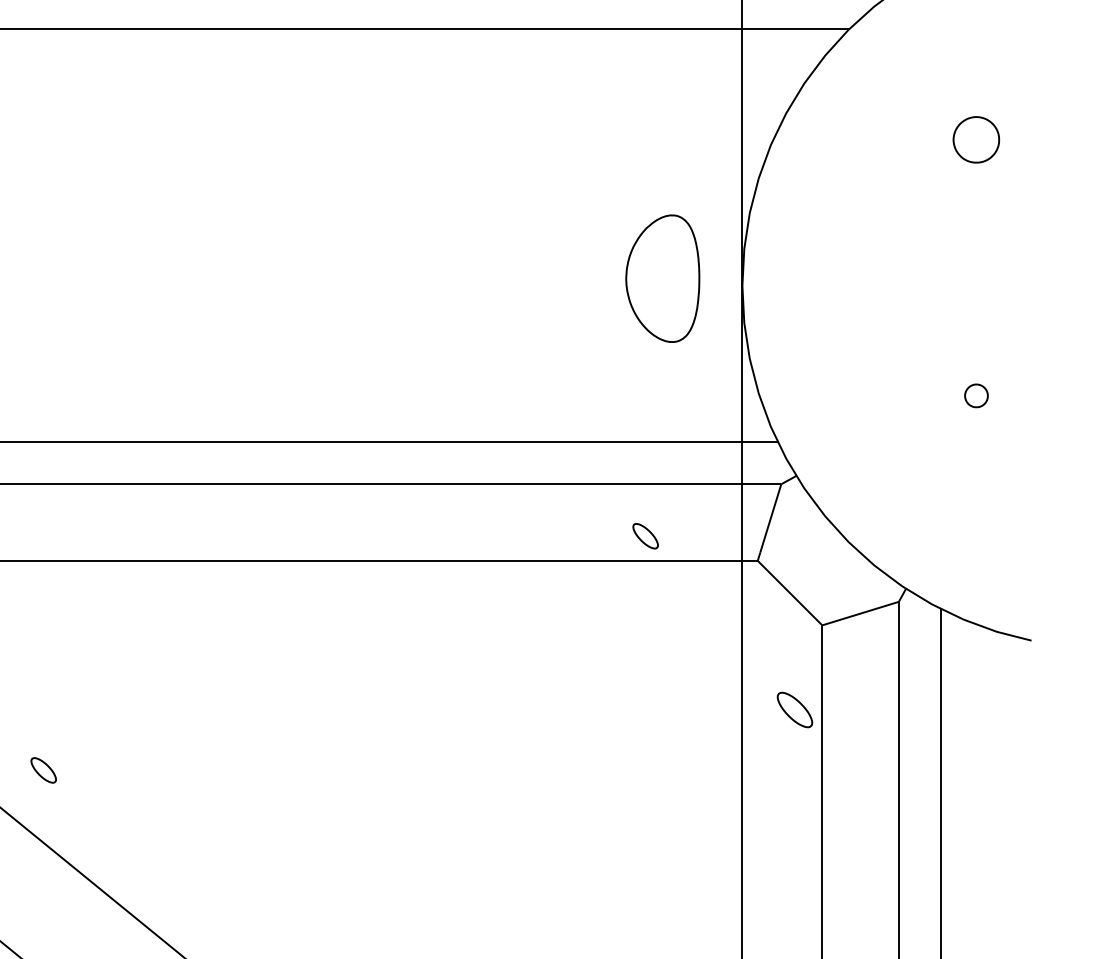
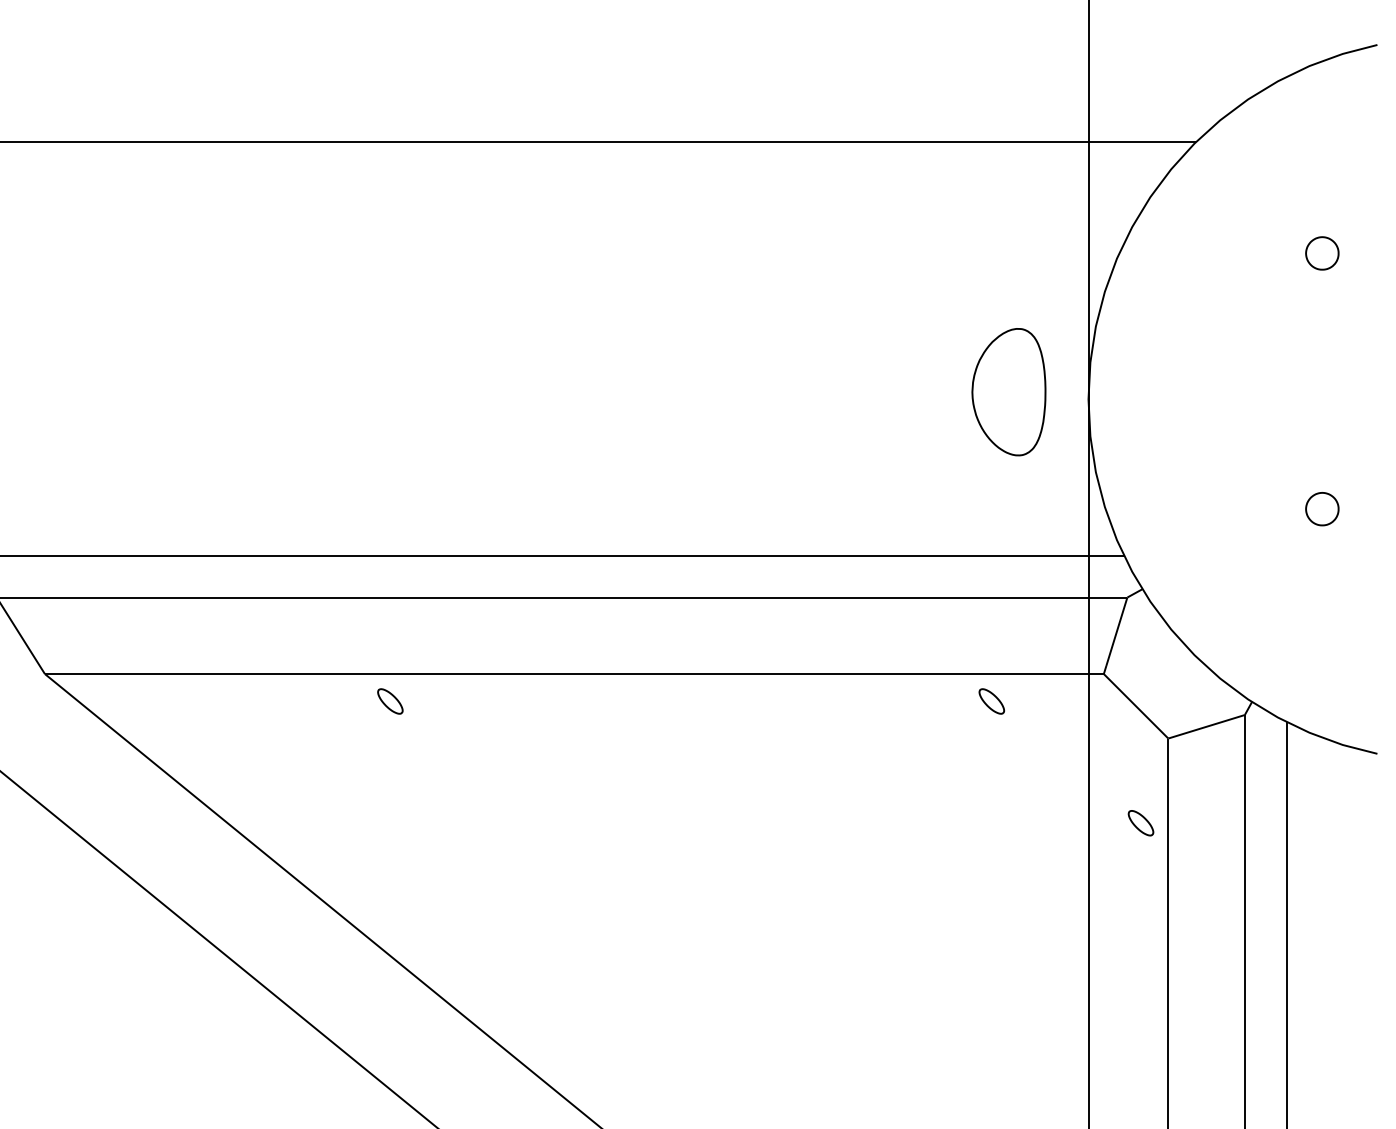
part: (976, 139) -> (1322, 253), size x0.71
part: (976, 396) -> (1322, 509), size x1.43
part: (645, 536) -> (991, 701), moved
part: (794, 710) -> (1140, 823), size x0.71
part: (43, 770) -> (390, 701), moved

